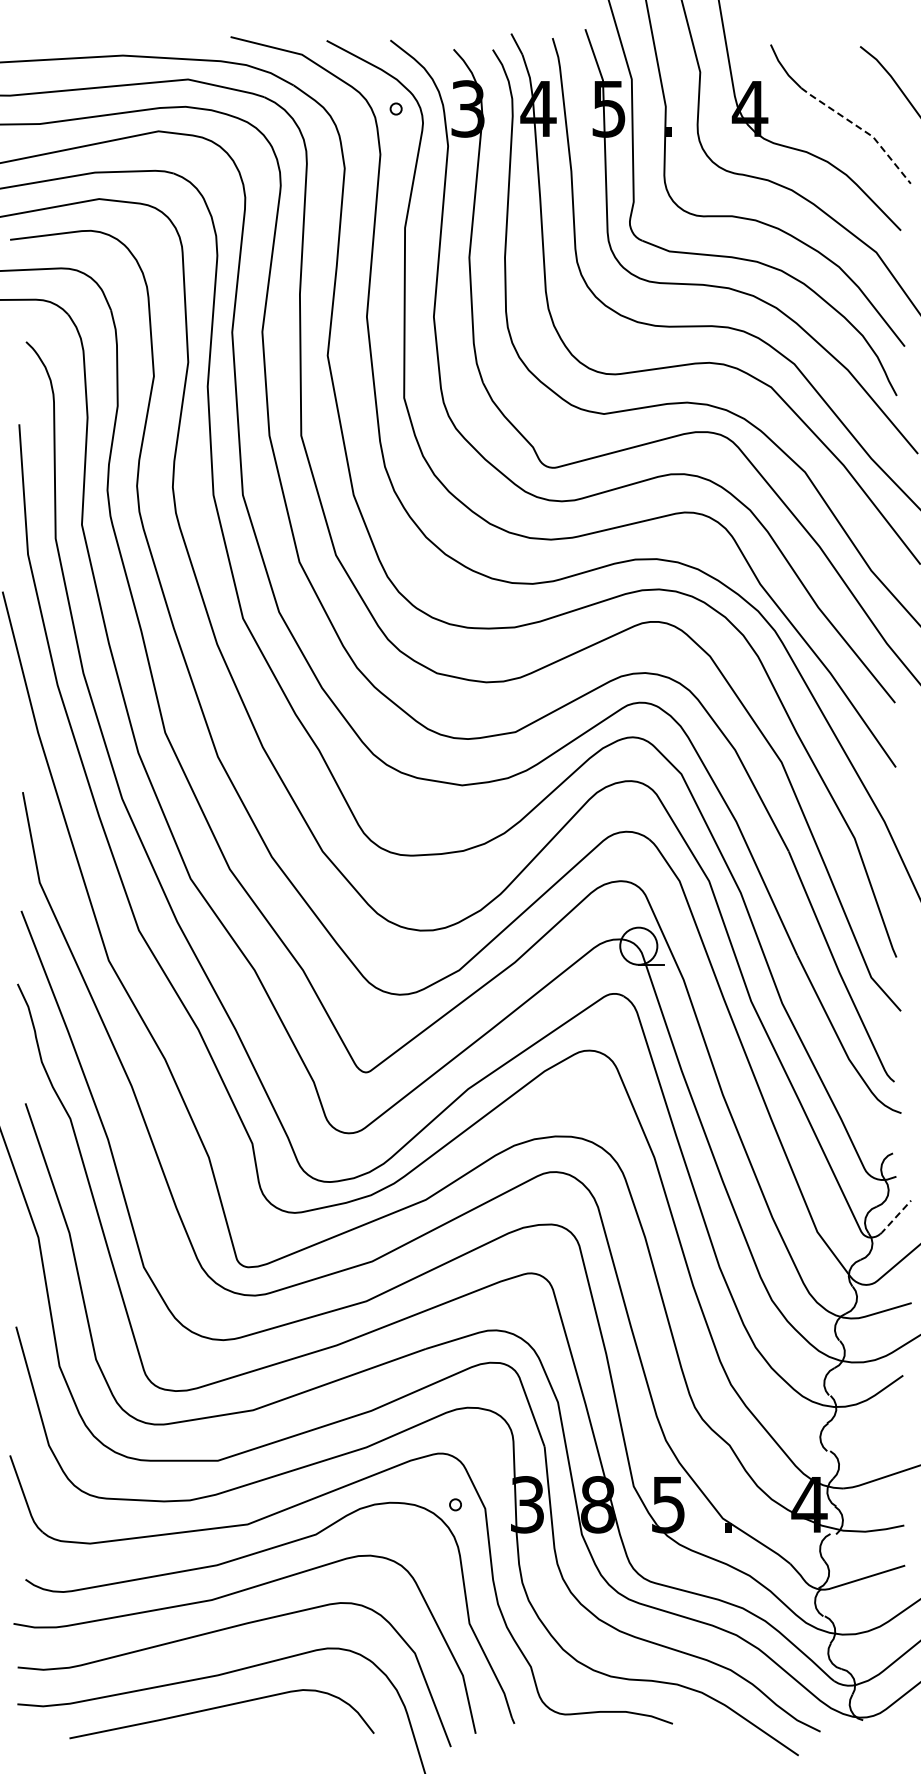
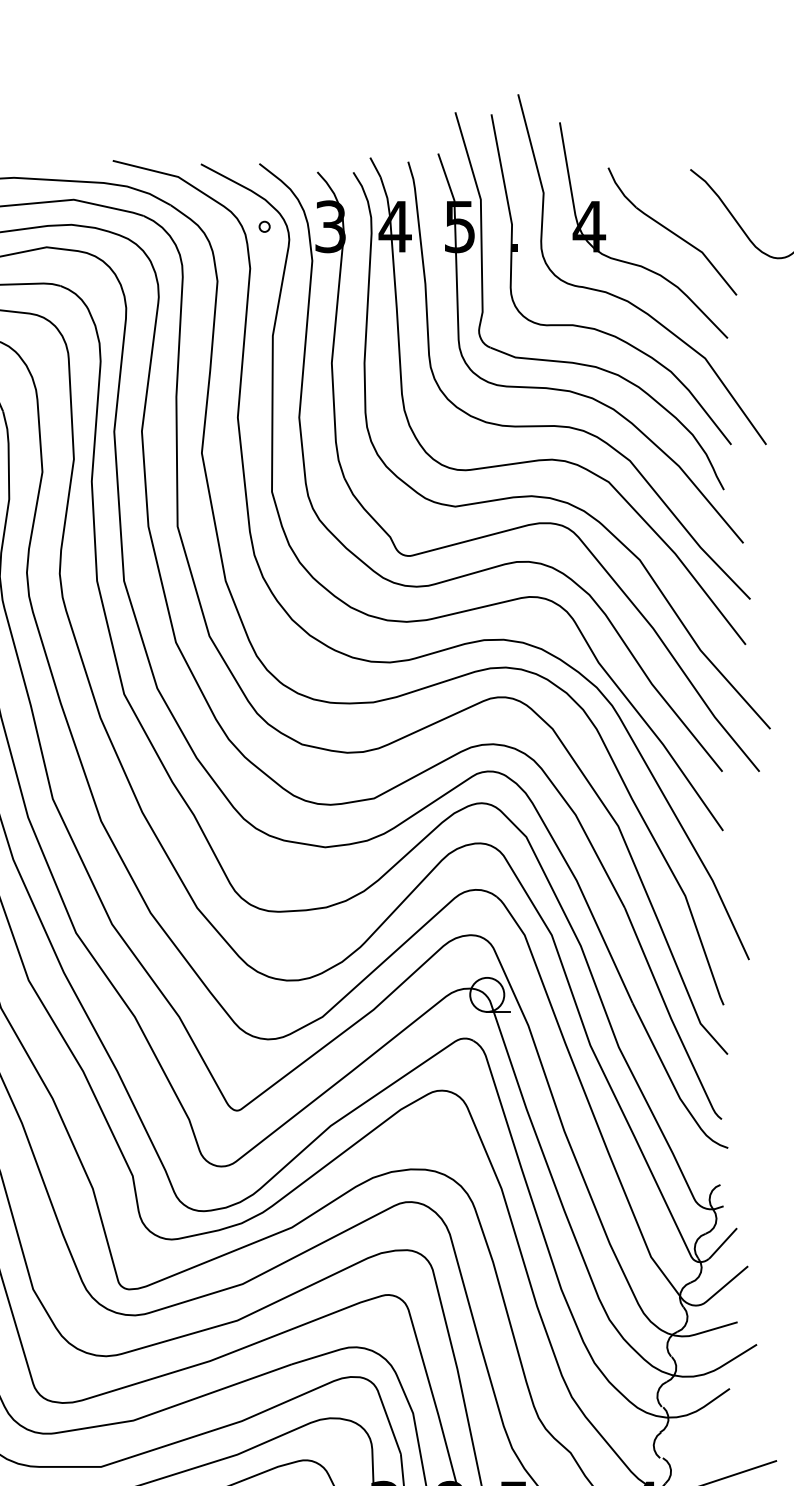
line: (862, 129) -> (692, 245), dashed -> solid
line: (895, 1217) -> (722, 1243), dashed -> solid

